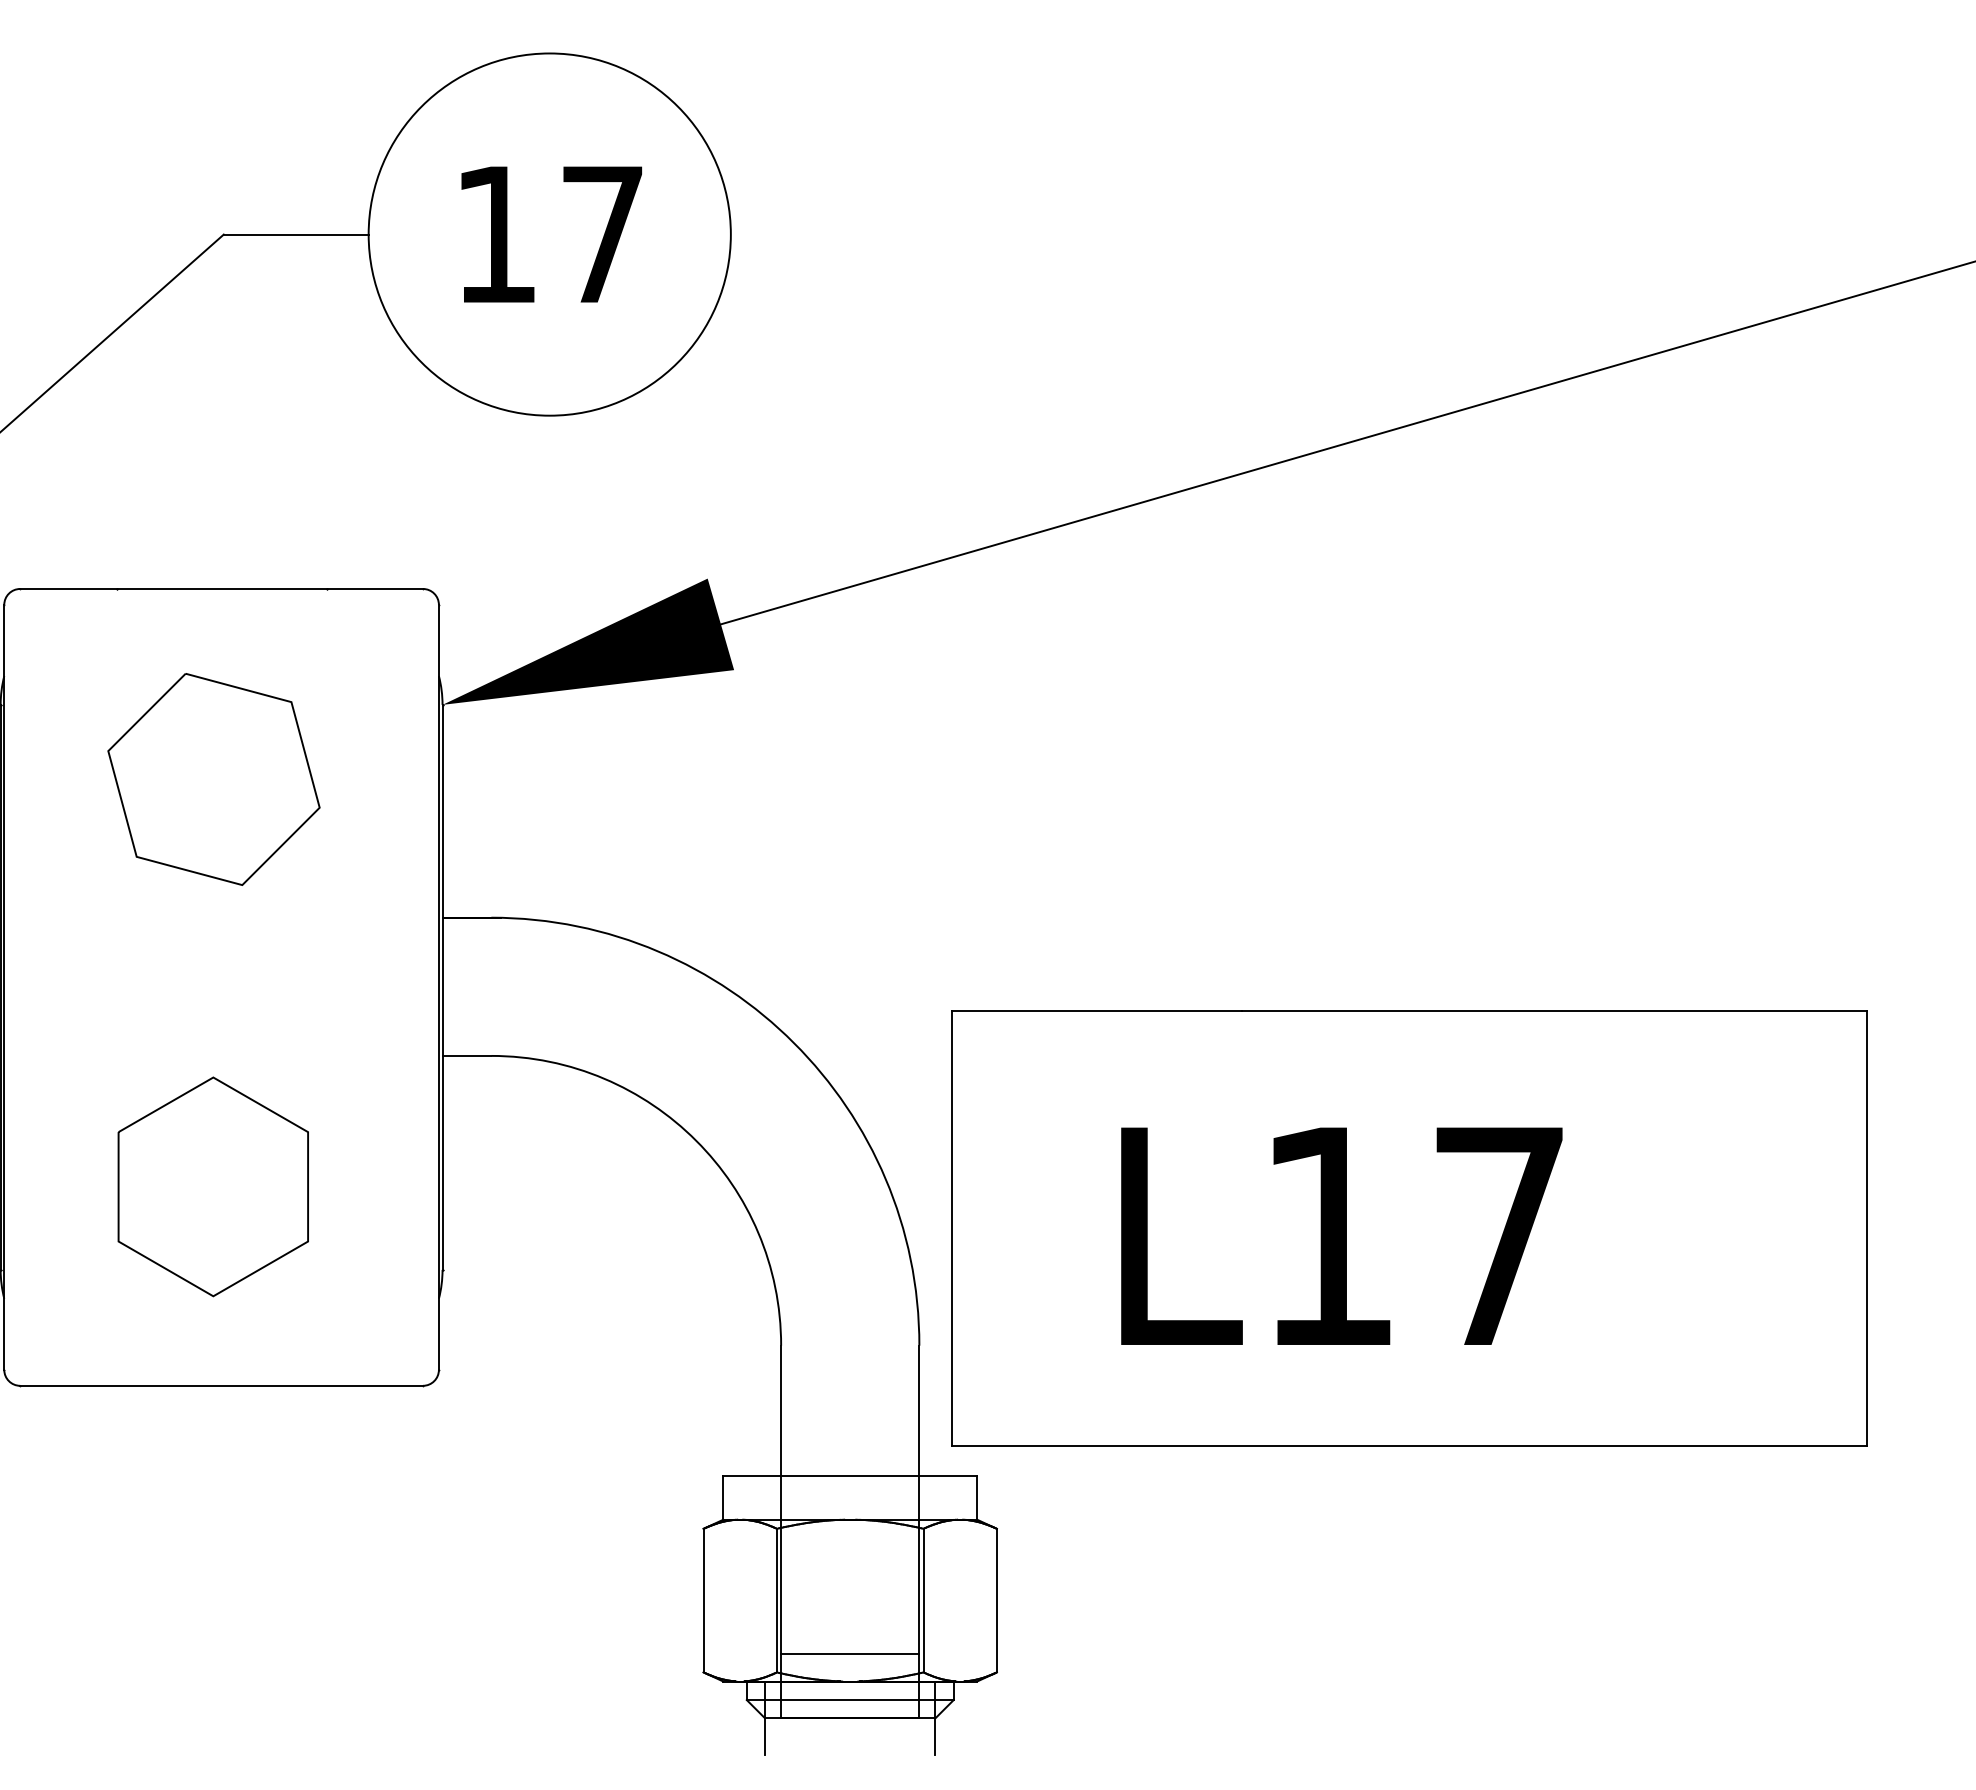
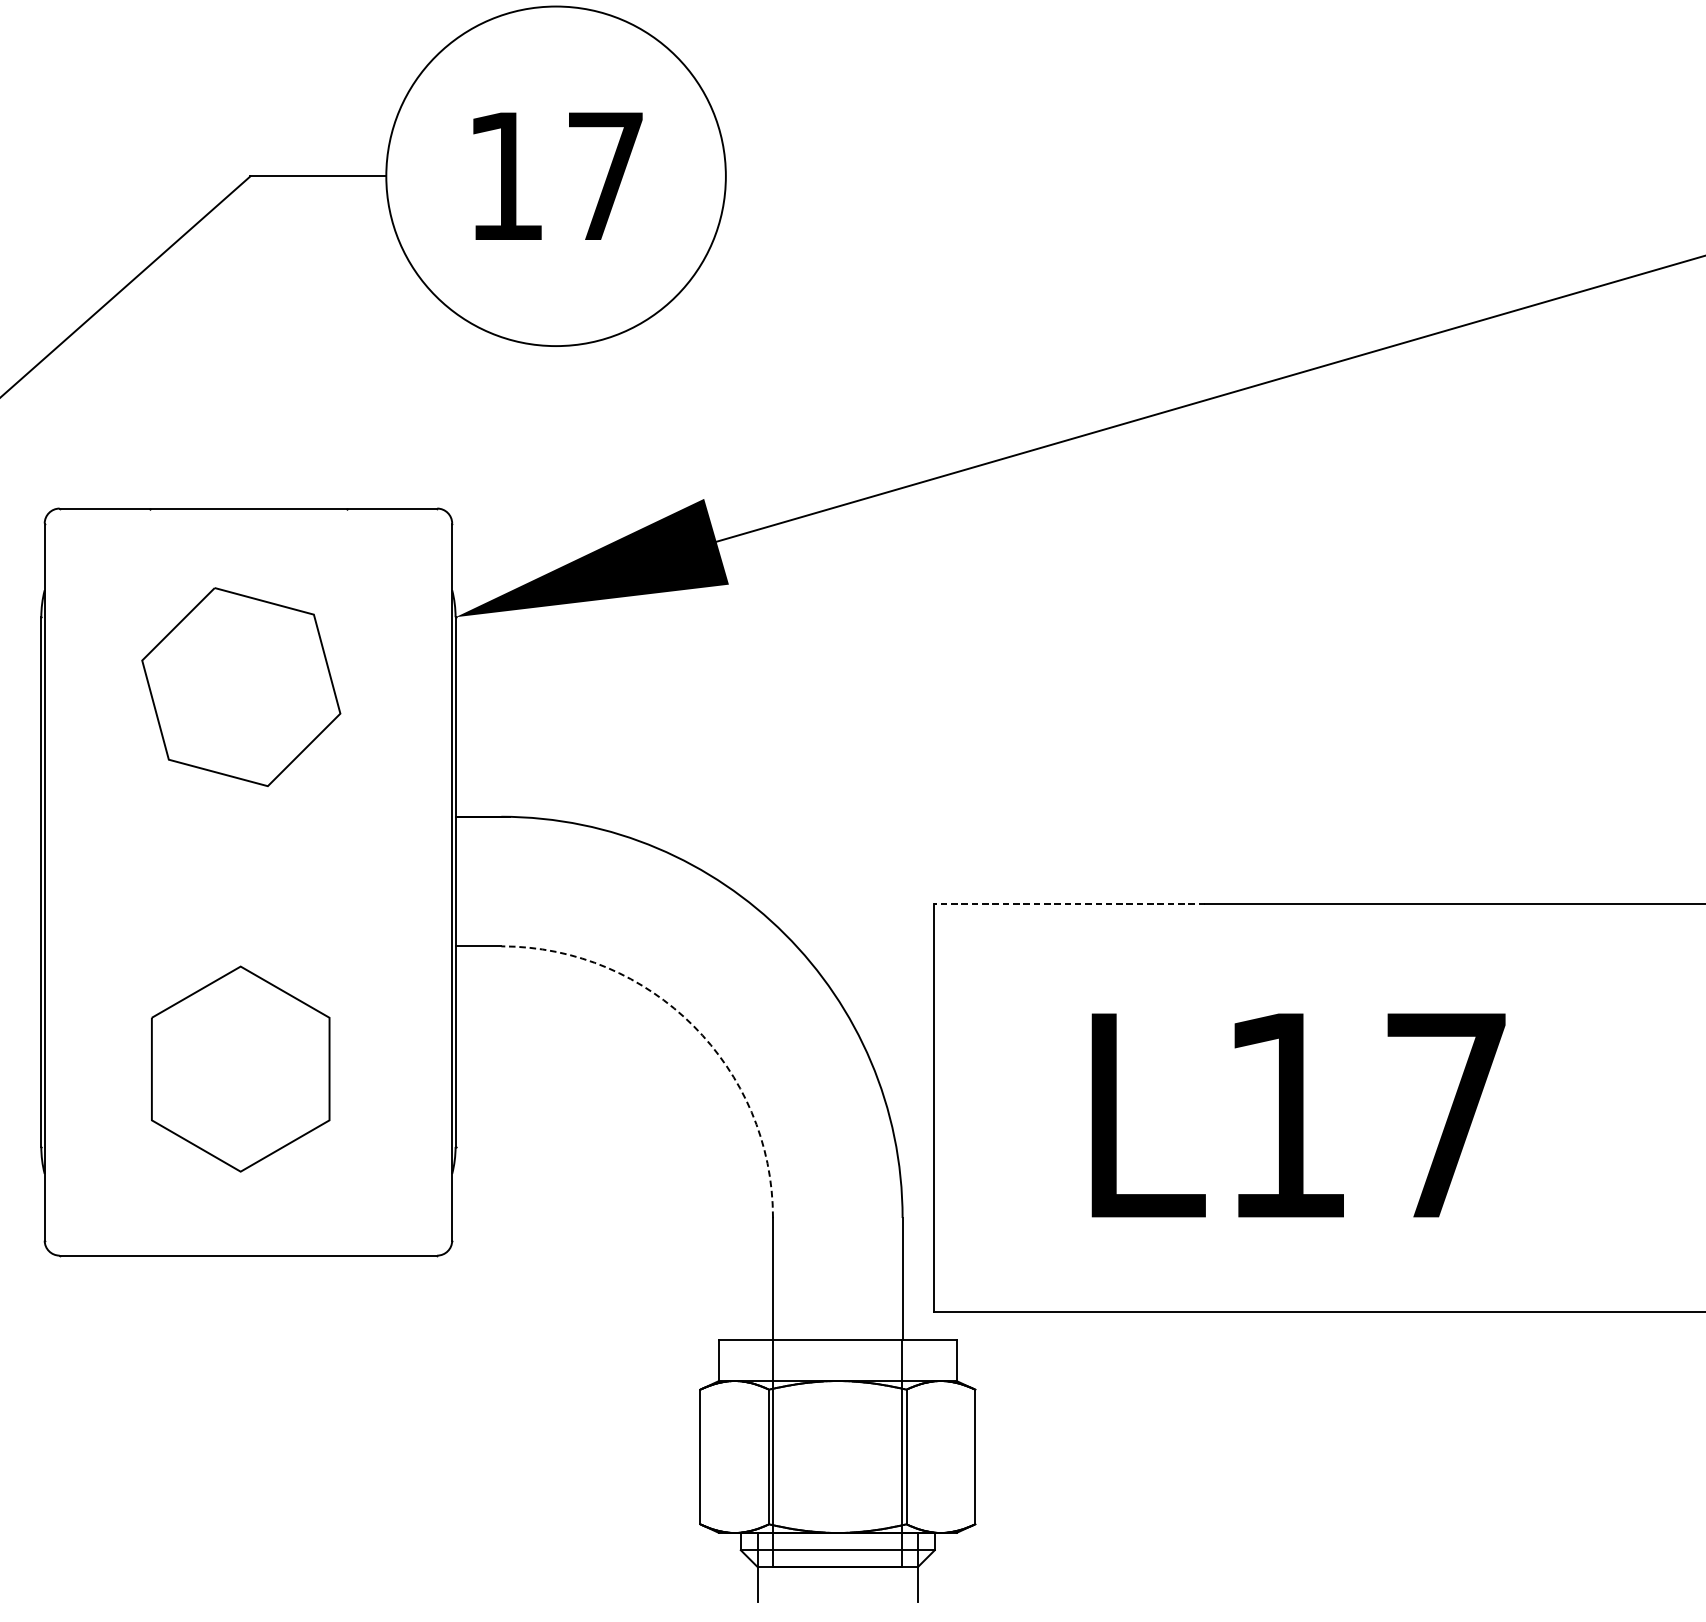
line: (1097, 1011) -> (1069, 904), solid -> dashed
arc: (696, 1140) -> (693, 1025), solid -> dashed
line: (850, 1654) -> (838, 1507), removed

